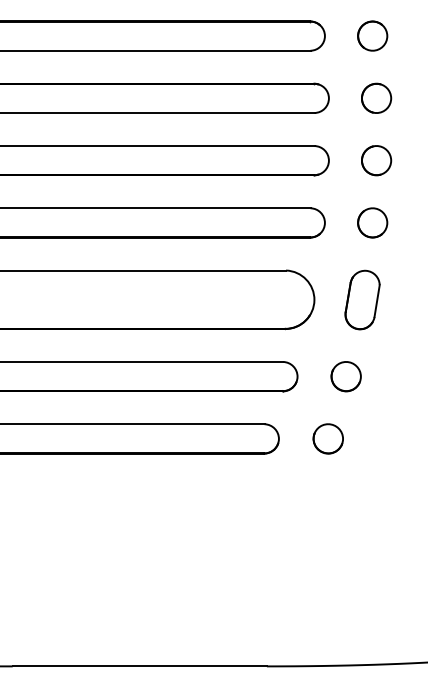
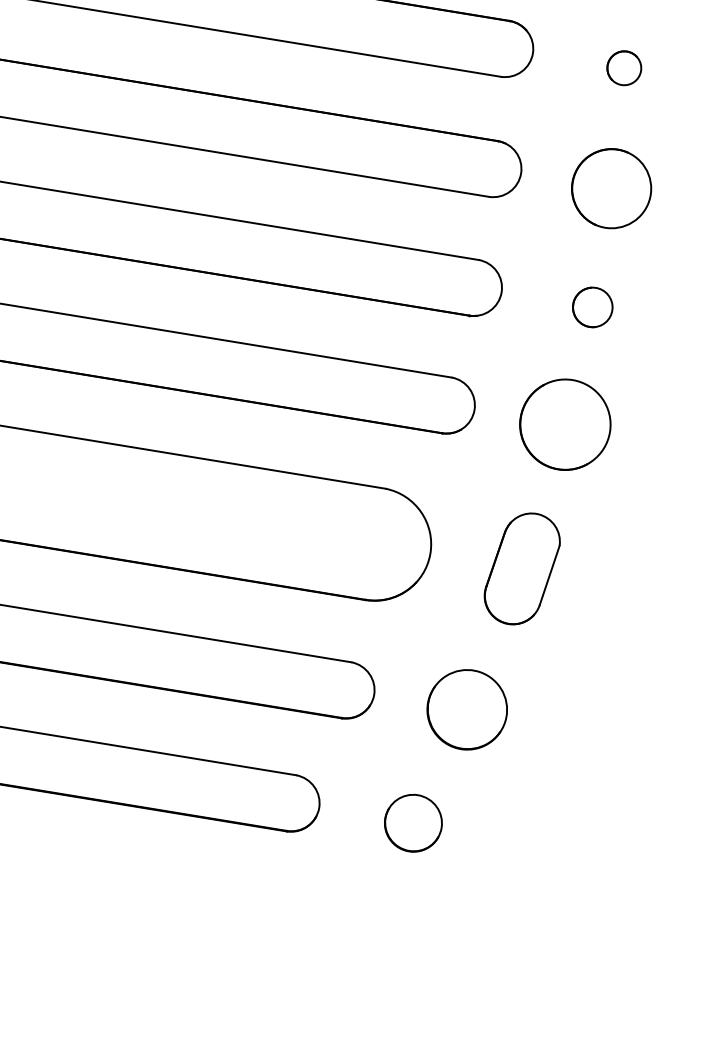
part: (372, 35) -> (623, 67), size x0.6
part: (376, 97) -> (612, 186), size x1.4
part: (376, 160) -> (592, 306), size x0.7
part: (372, 222) -> (565, 423), size x1.6
part: (345, 376) -> (465, 709), size x1.4

